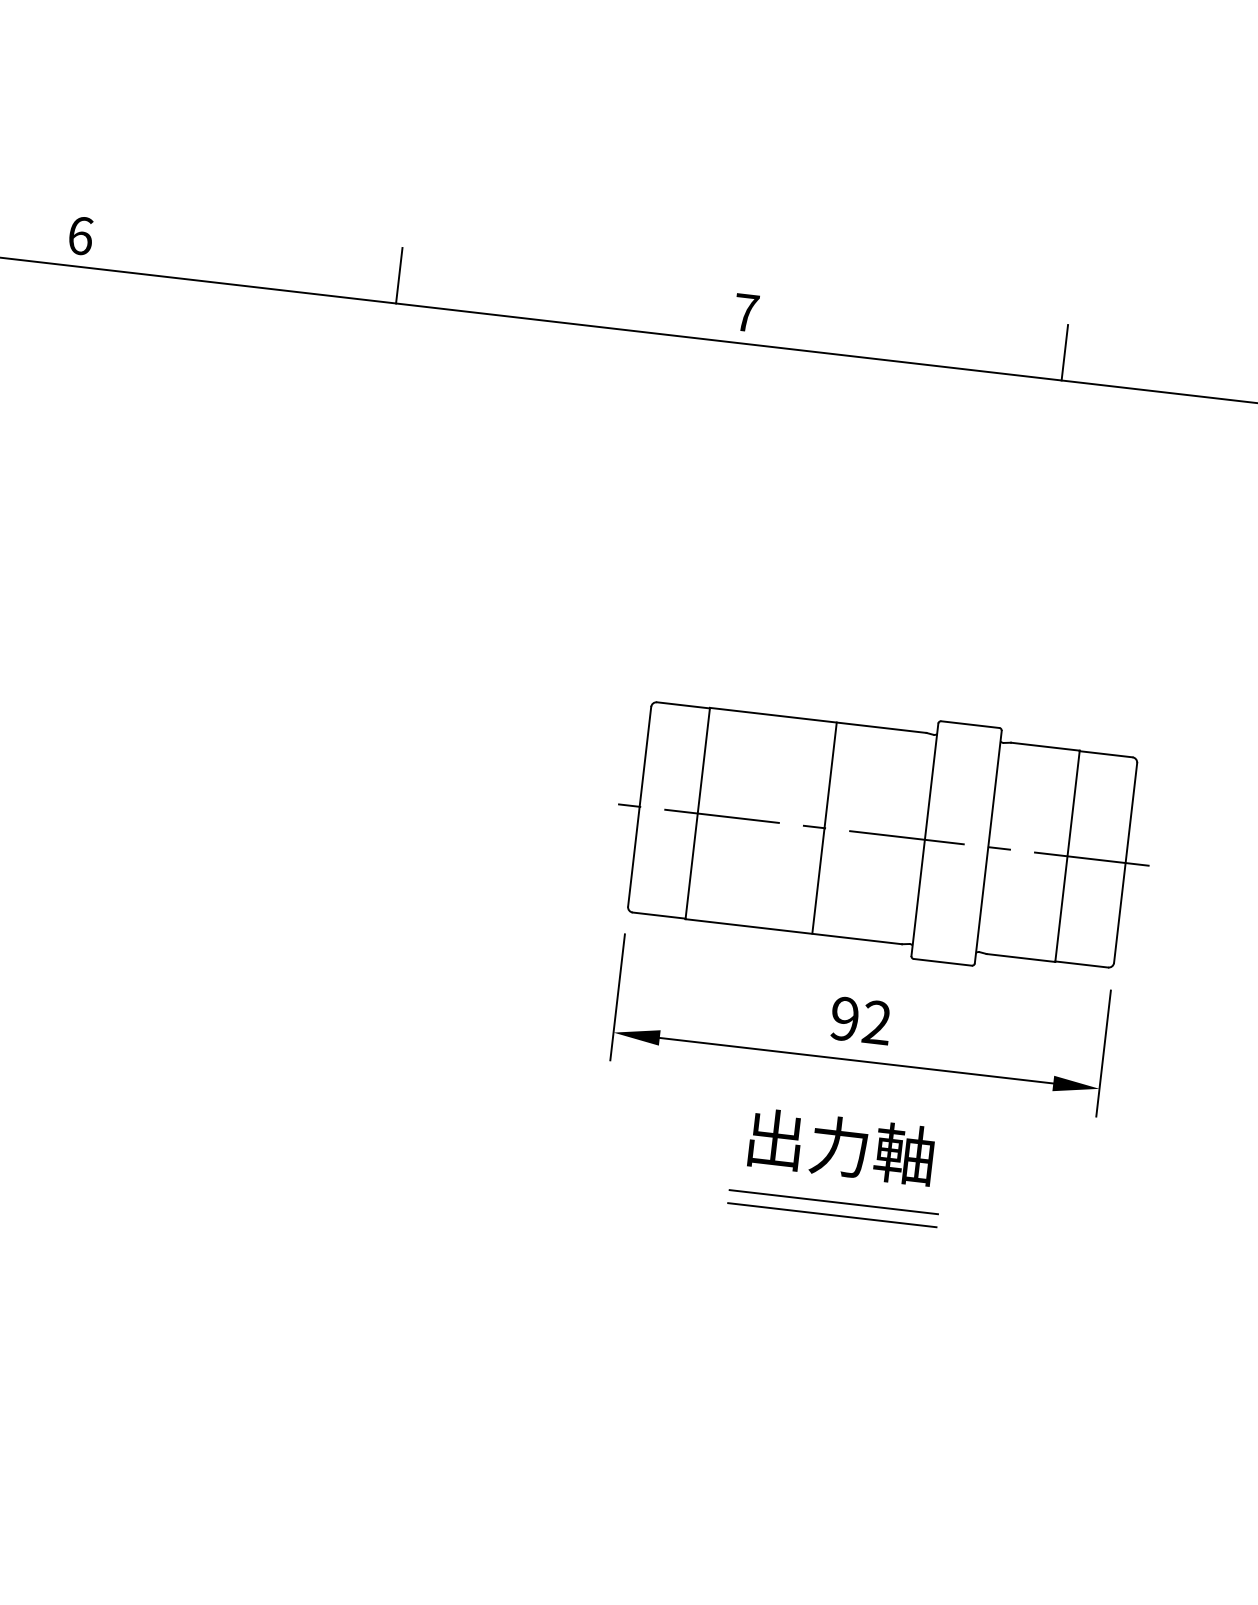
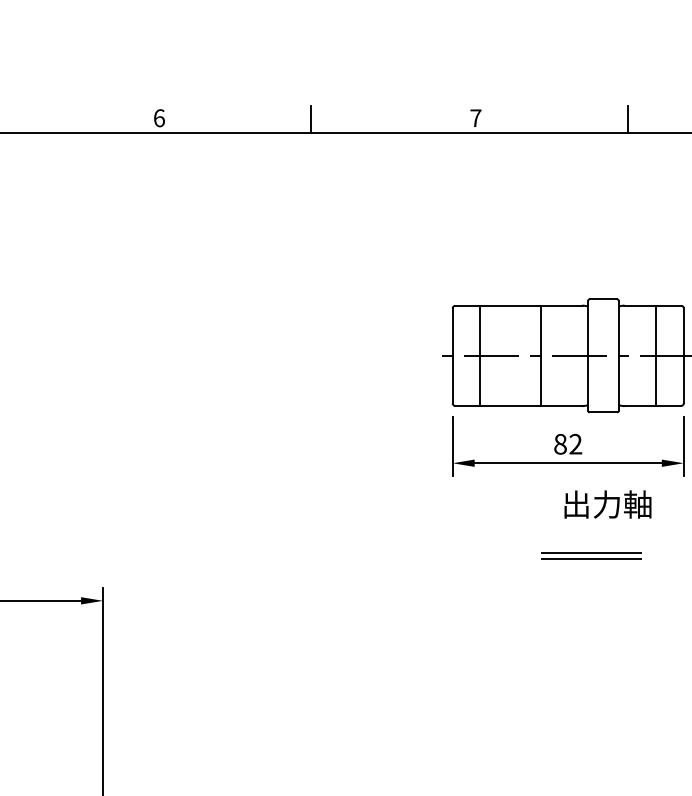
text: (844, 1019) -> (560, 444), 92 -> 82
text: (840, 1146) -> (607, 504), moved
part: (833, 1207) -> (591, 555), moved

